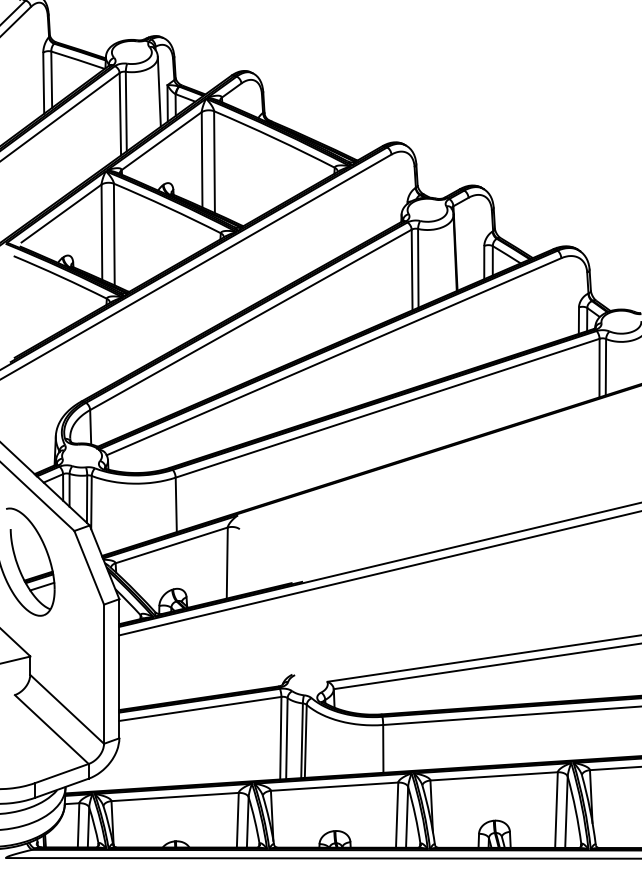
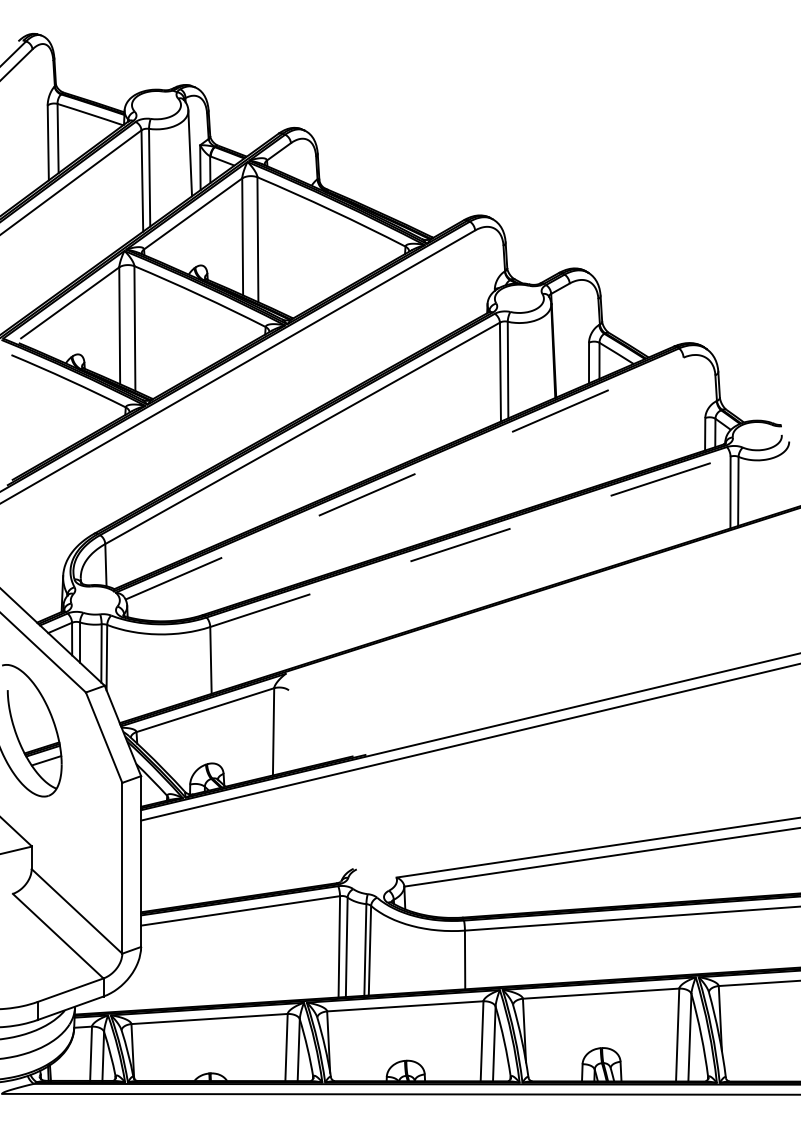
line: (334, 356) -> (405, 478), solid -> dashed
line: (387, 407) -> (470, 541), solid -> dashed

